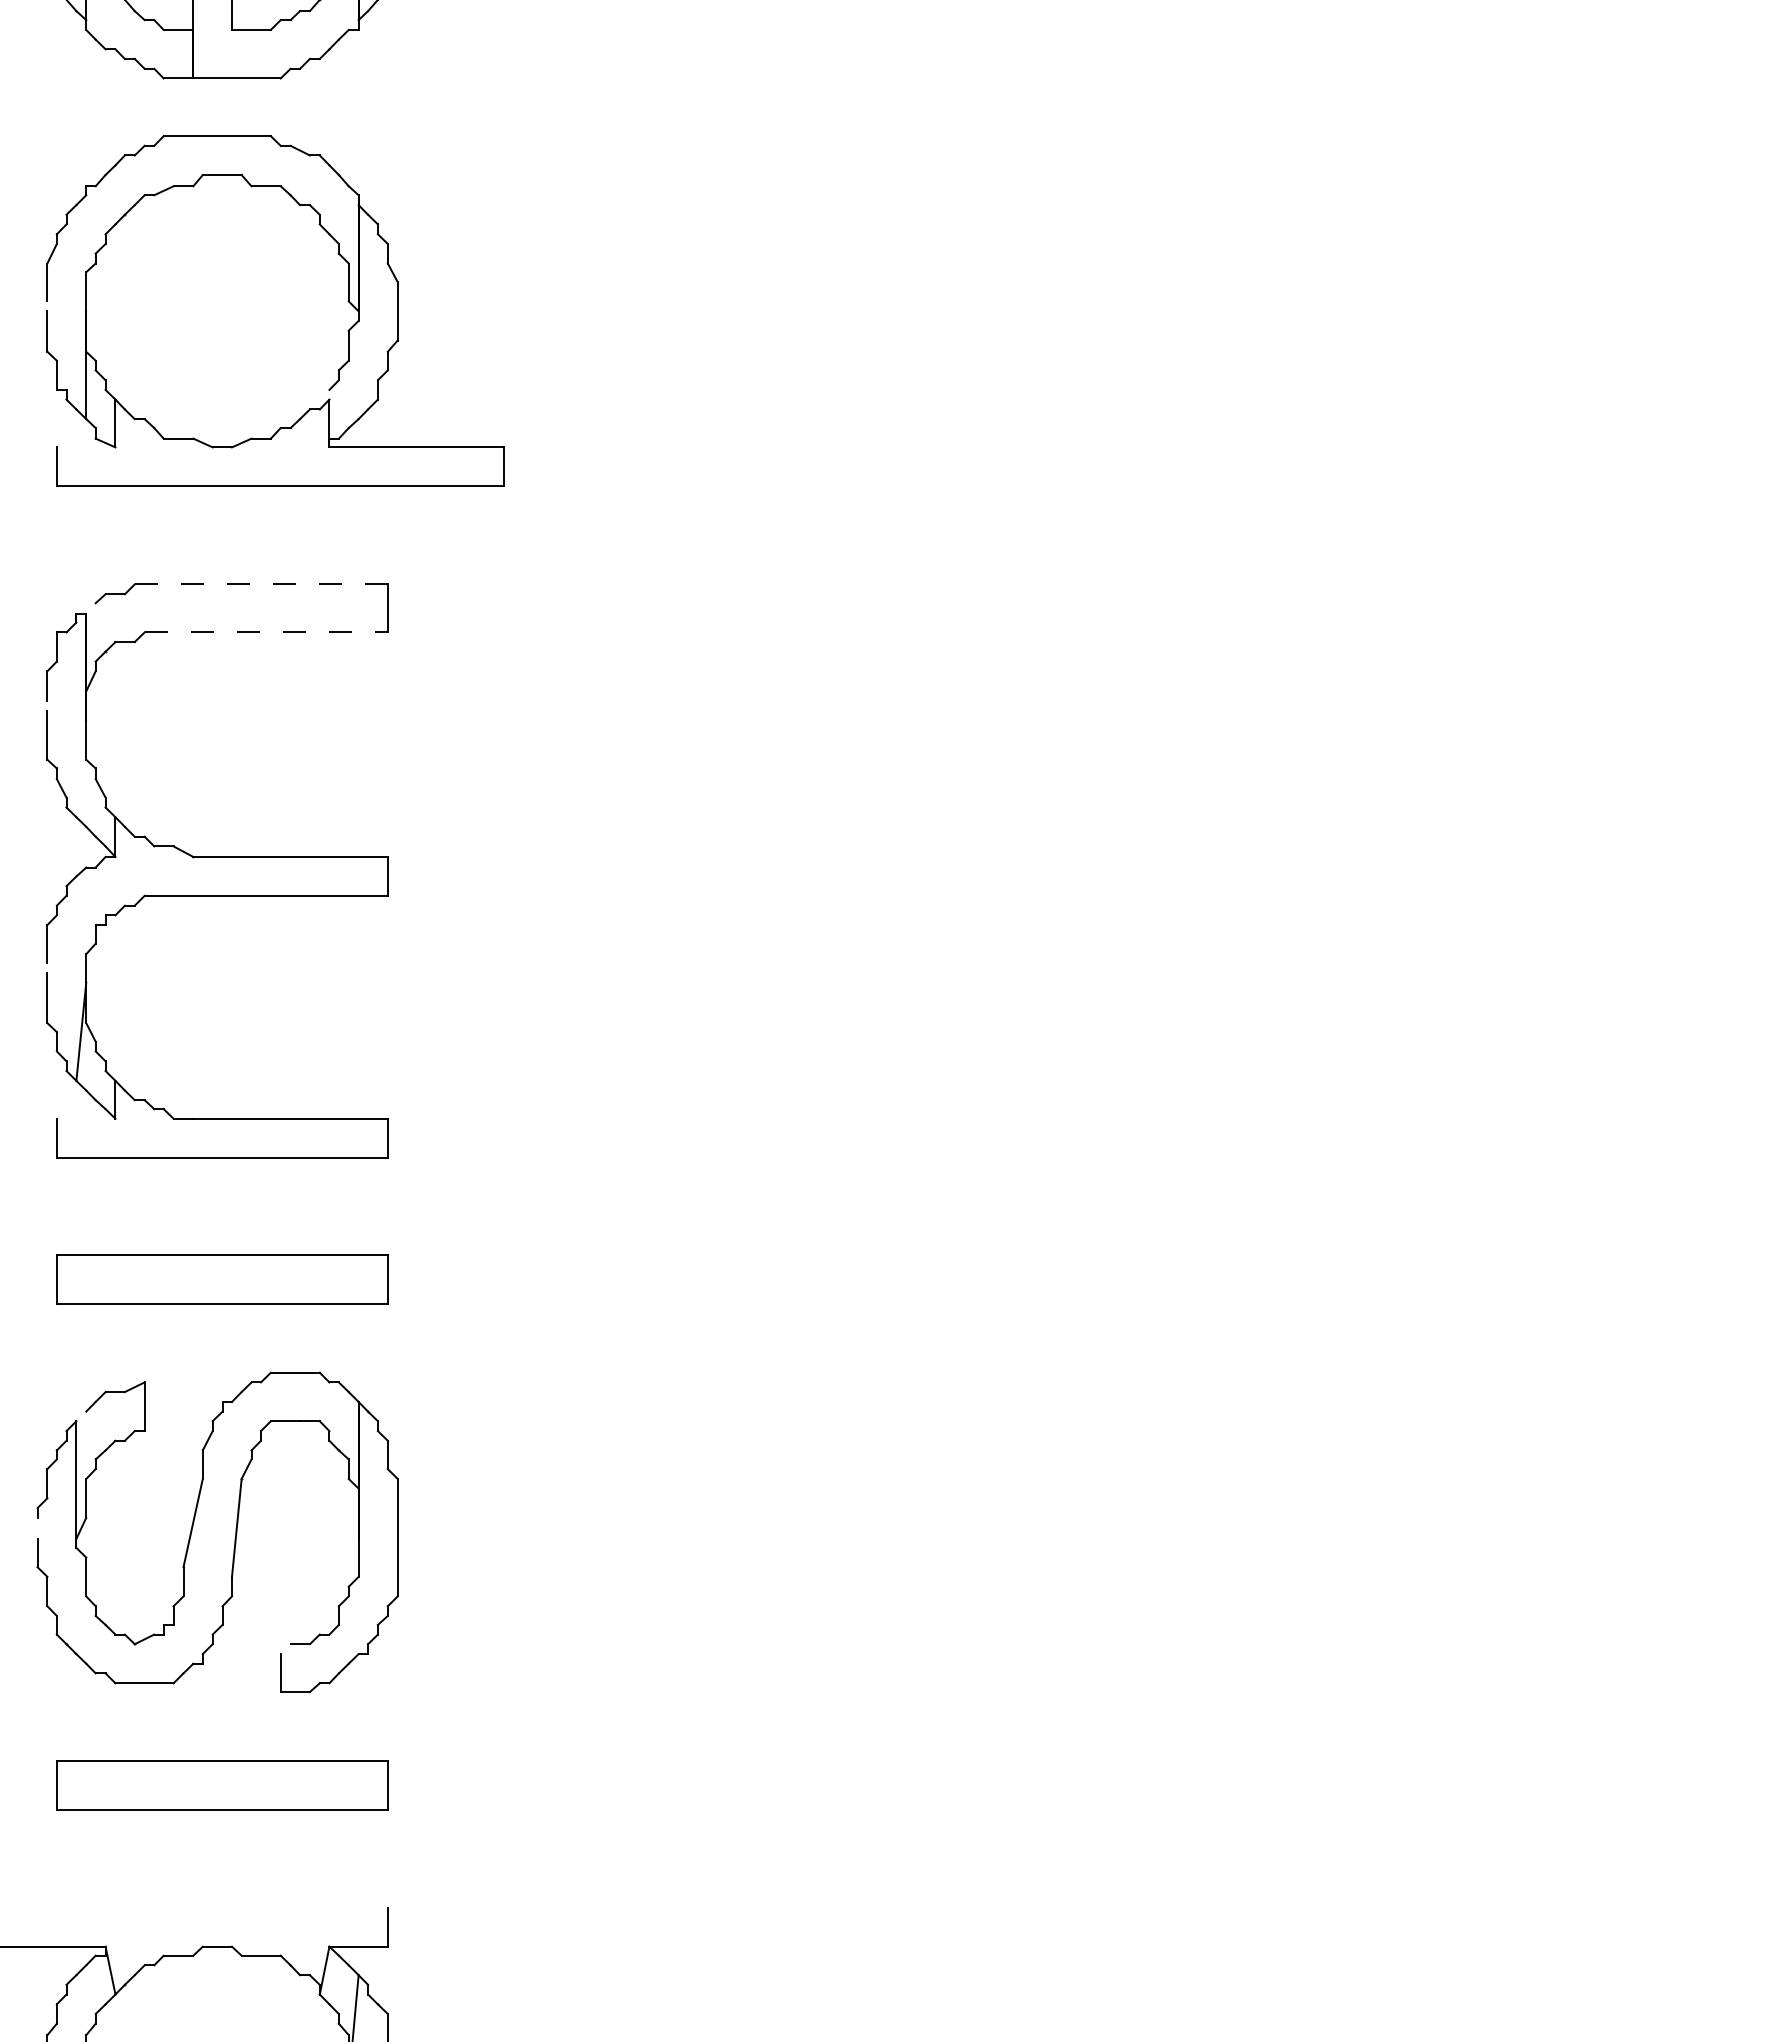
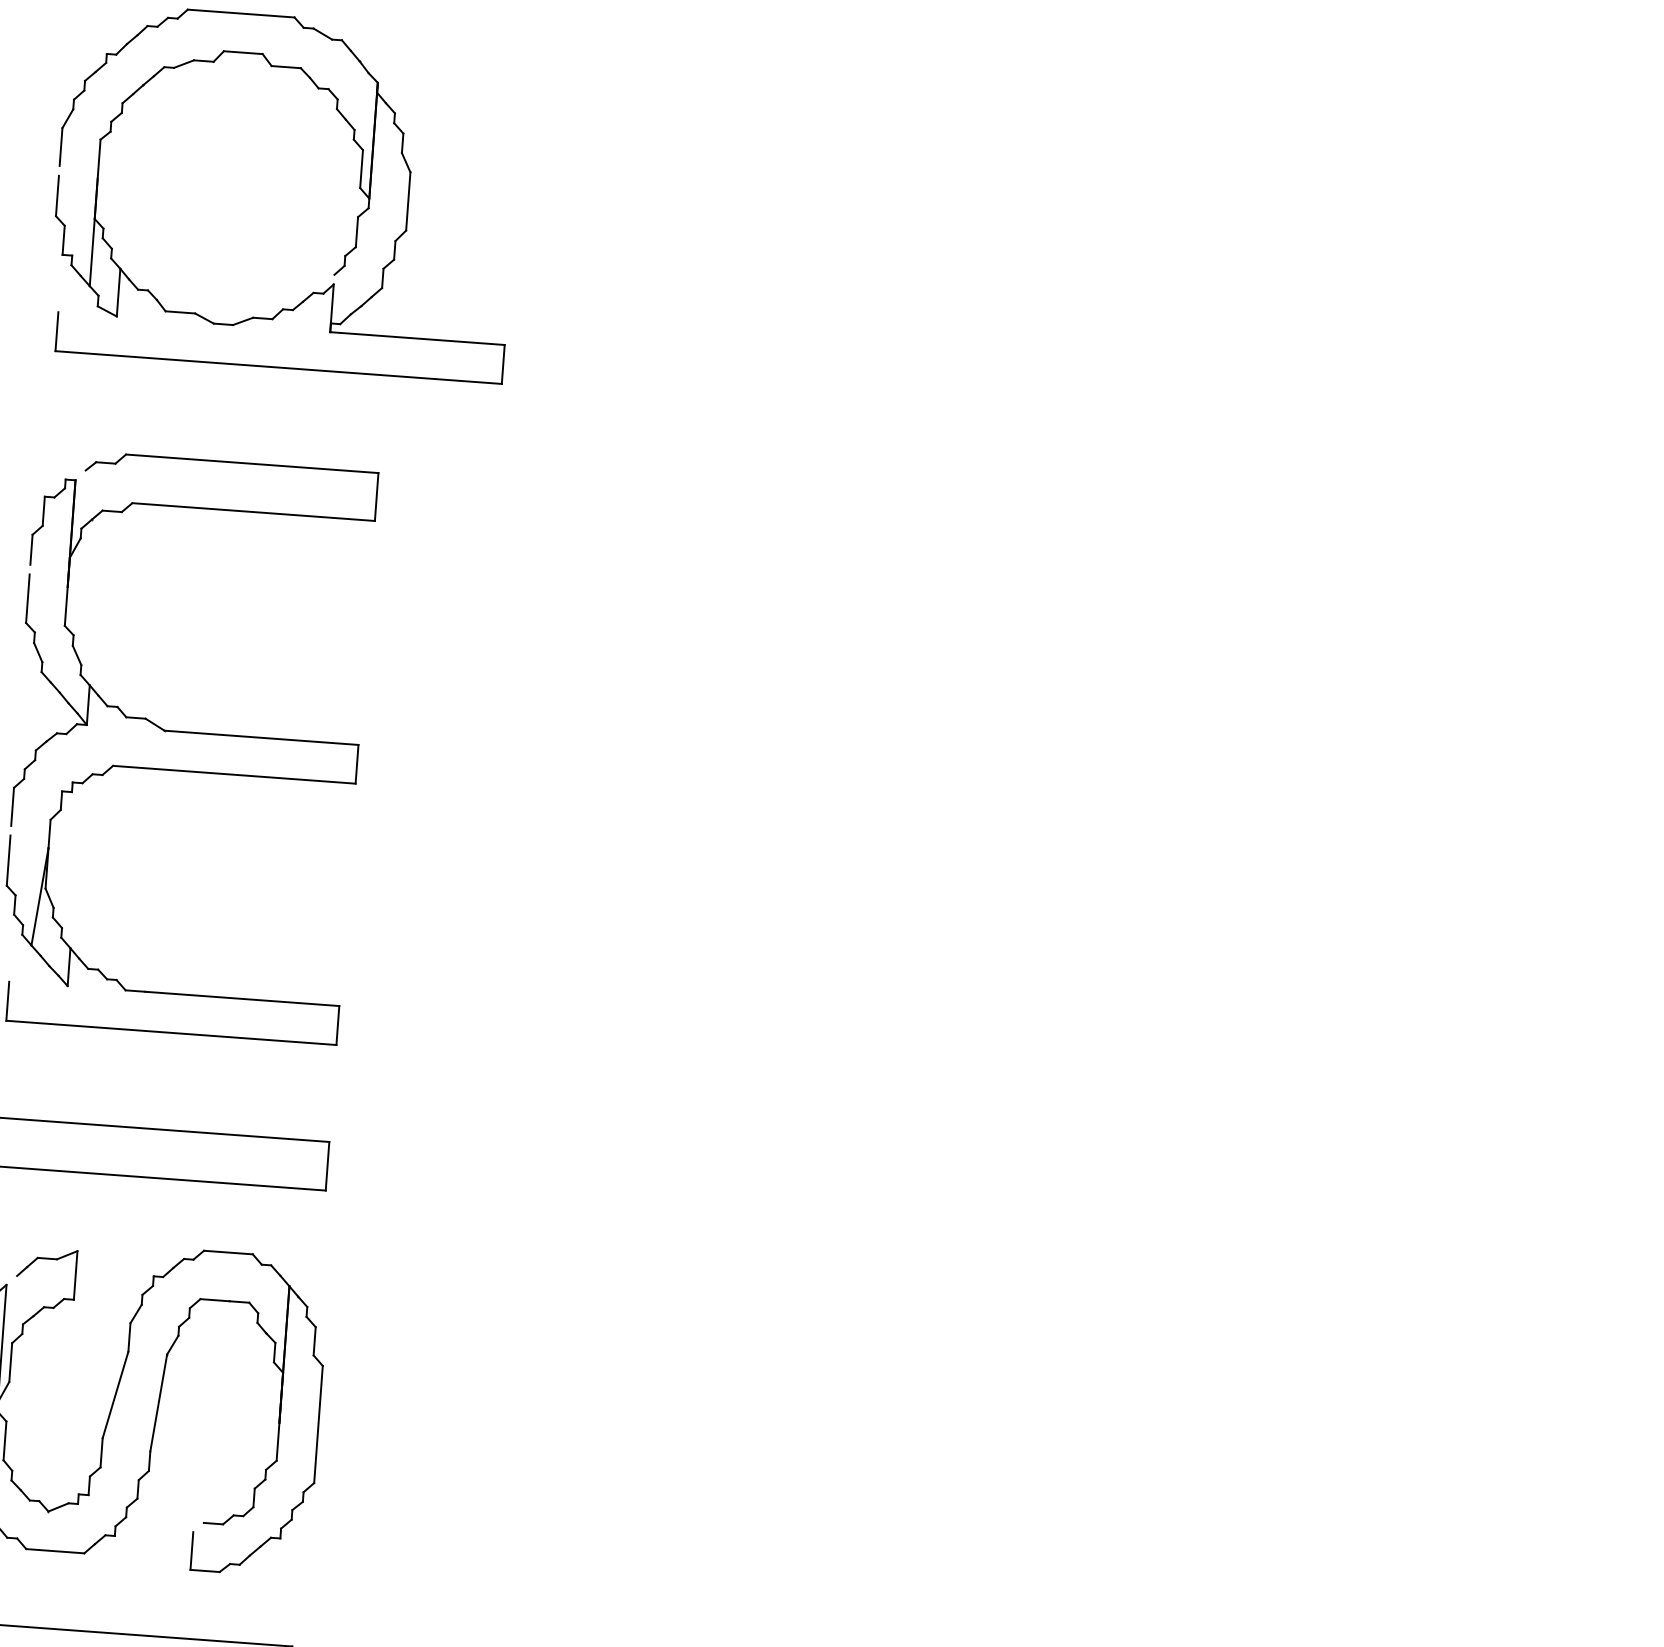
line: (261, 584) -> (252, 463), dashed -> solid
line: (266, 632) -> (253, 512), dashed -> solid

